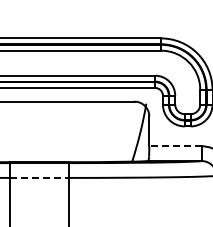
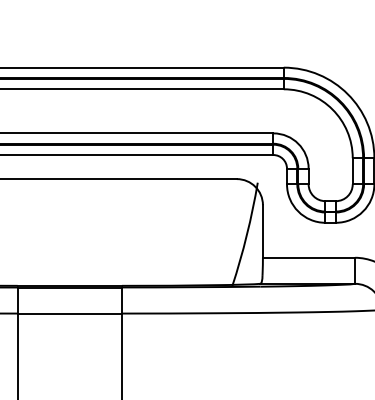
line: (174, 146) -> (307, 258), dashed -> solid
line: (39, 177) -> (69, 312), dashed -> solid

